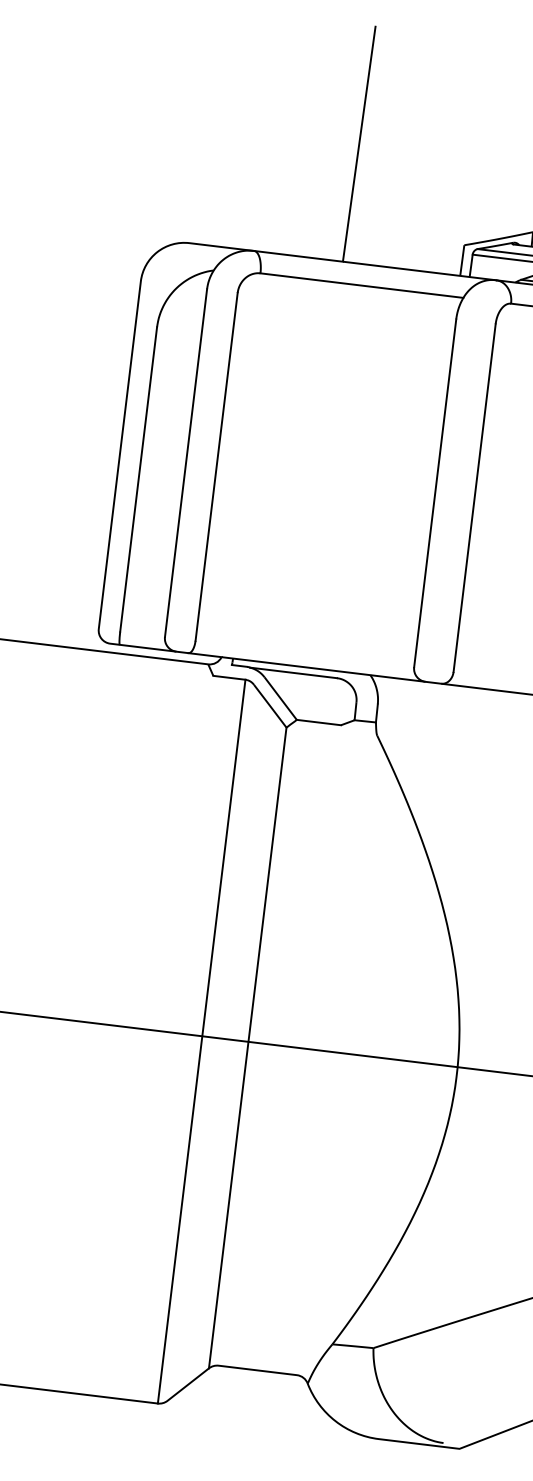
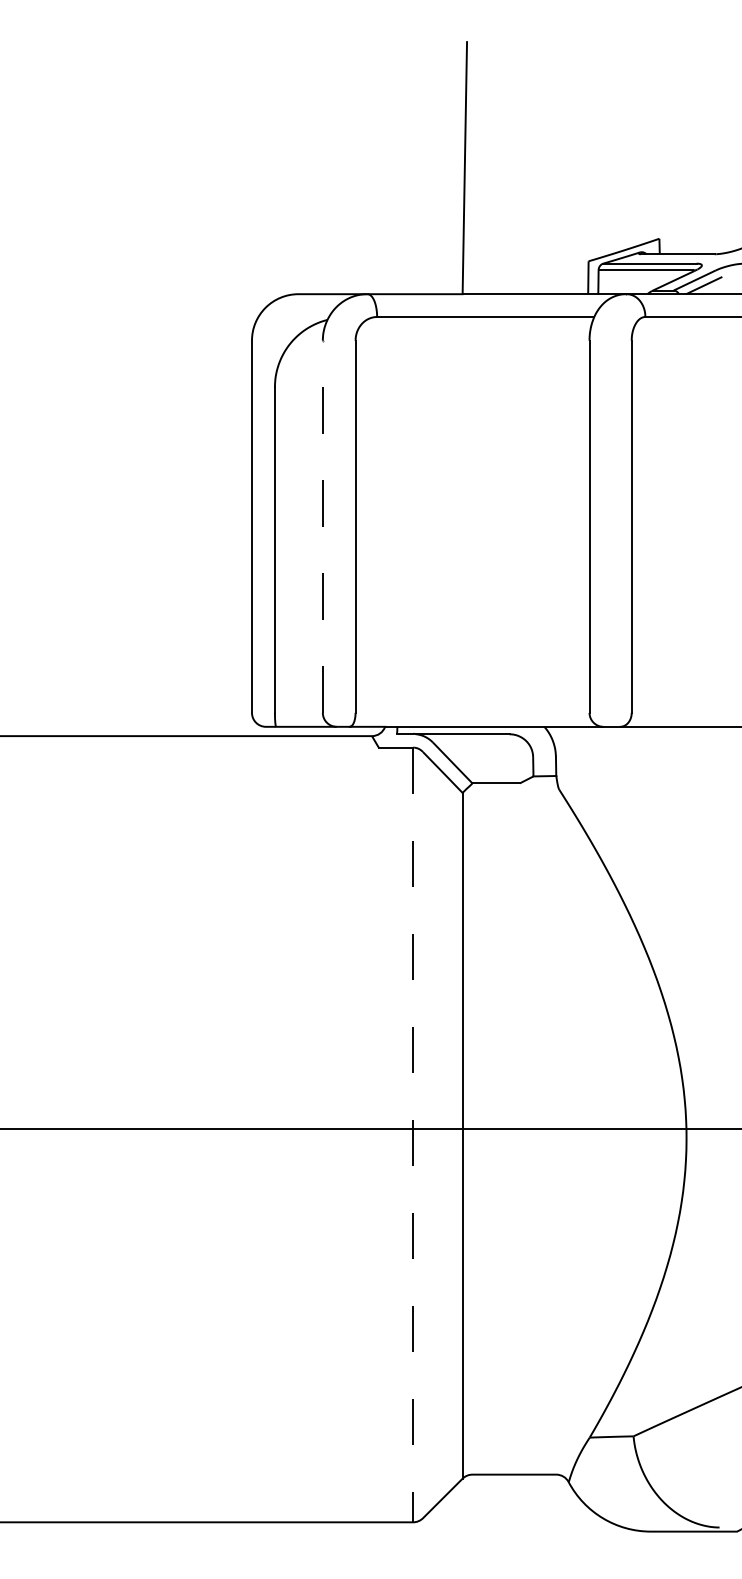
line: (185, 462) -> (322, 526), solid -> dashed
line: (201, 1042) -> (413, 1135), solid -> dashed

